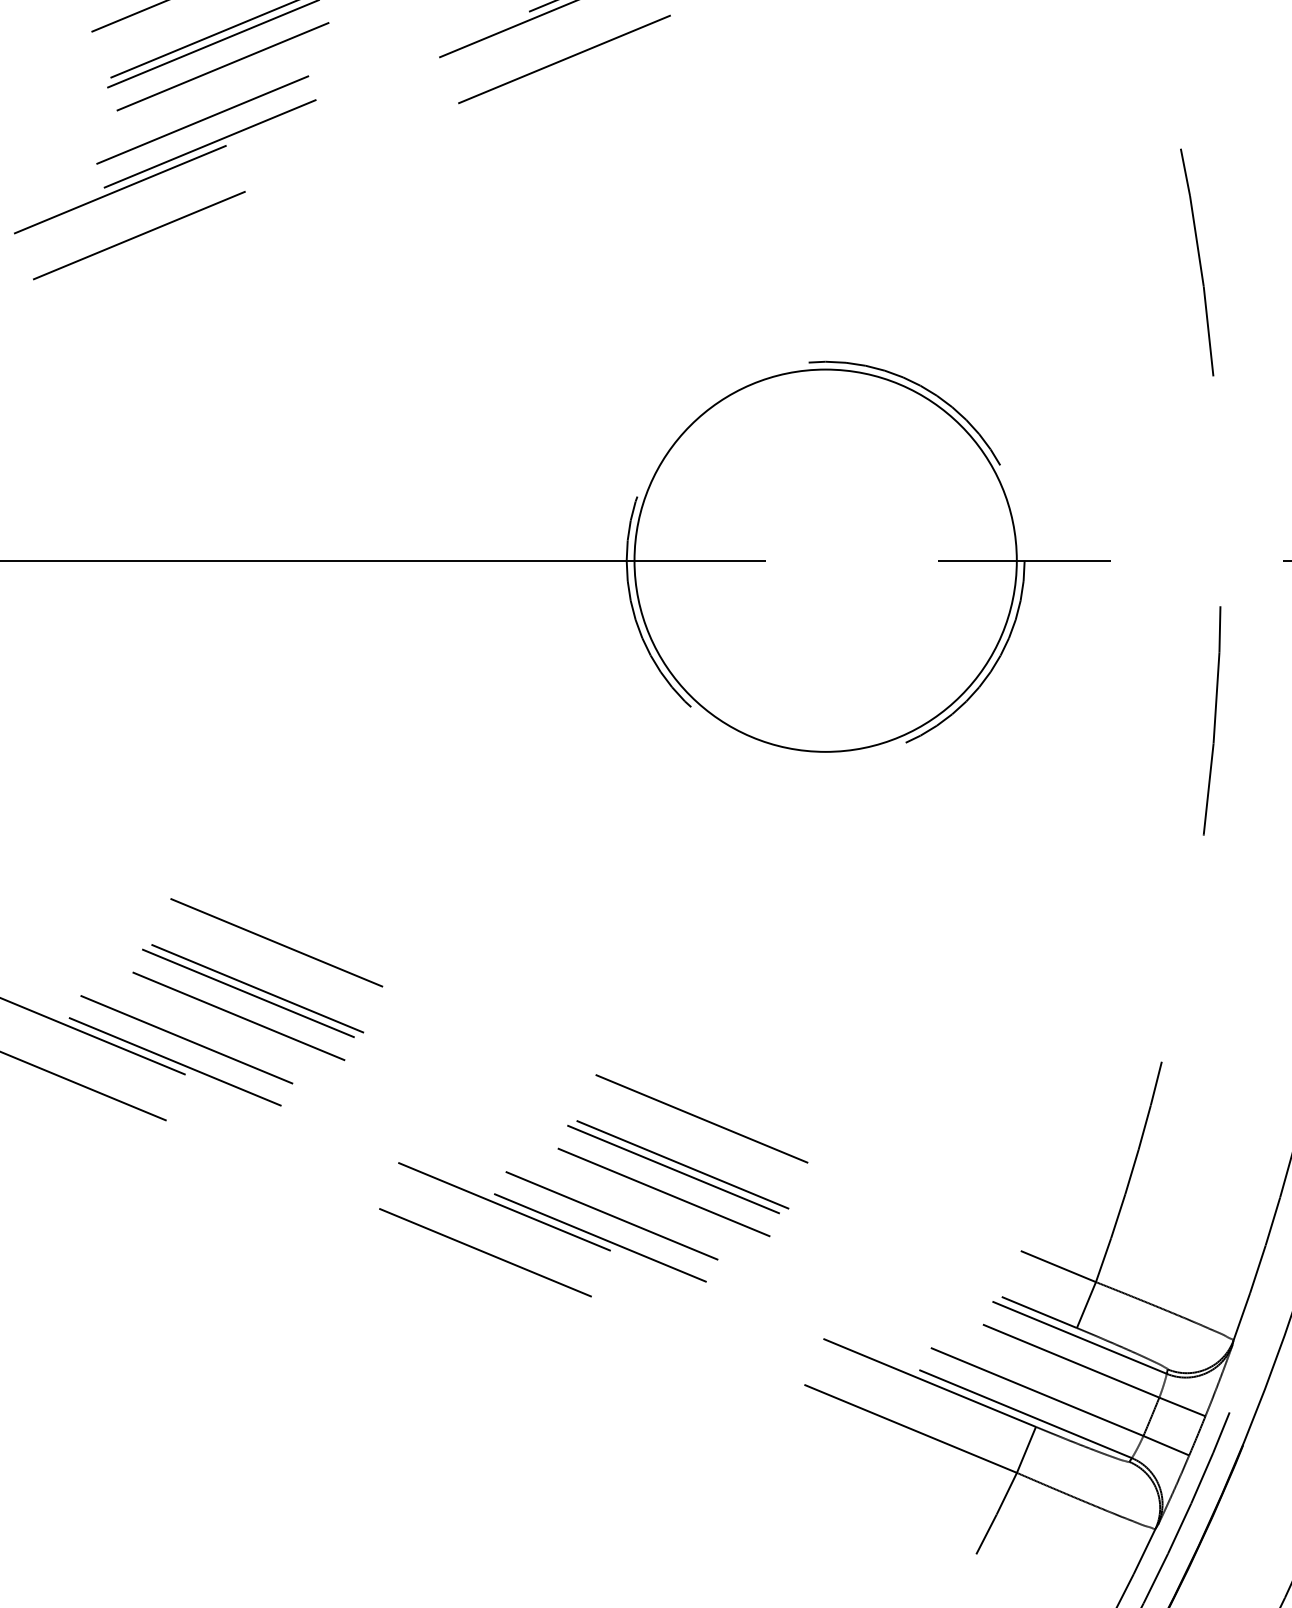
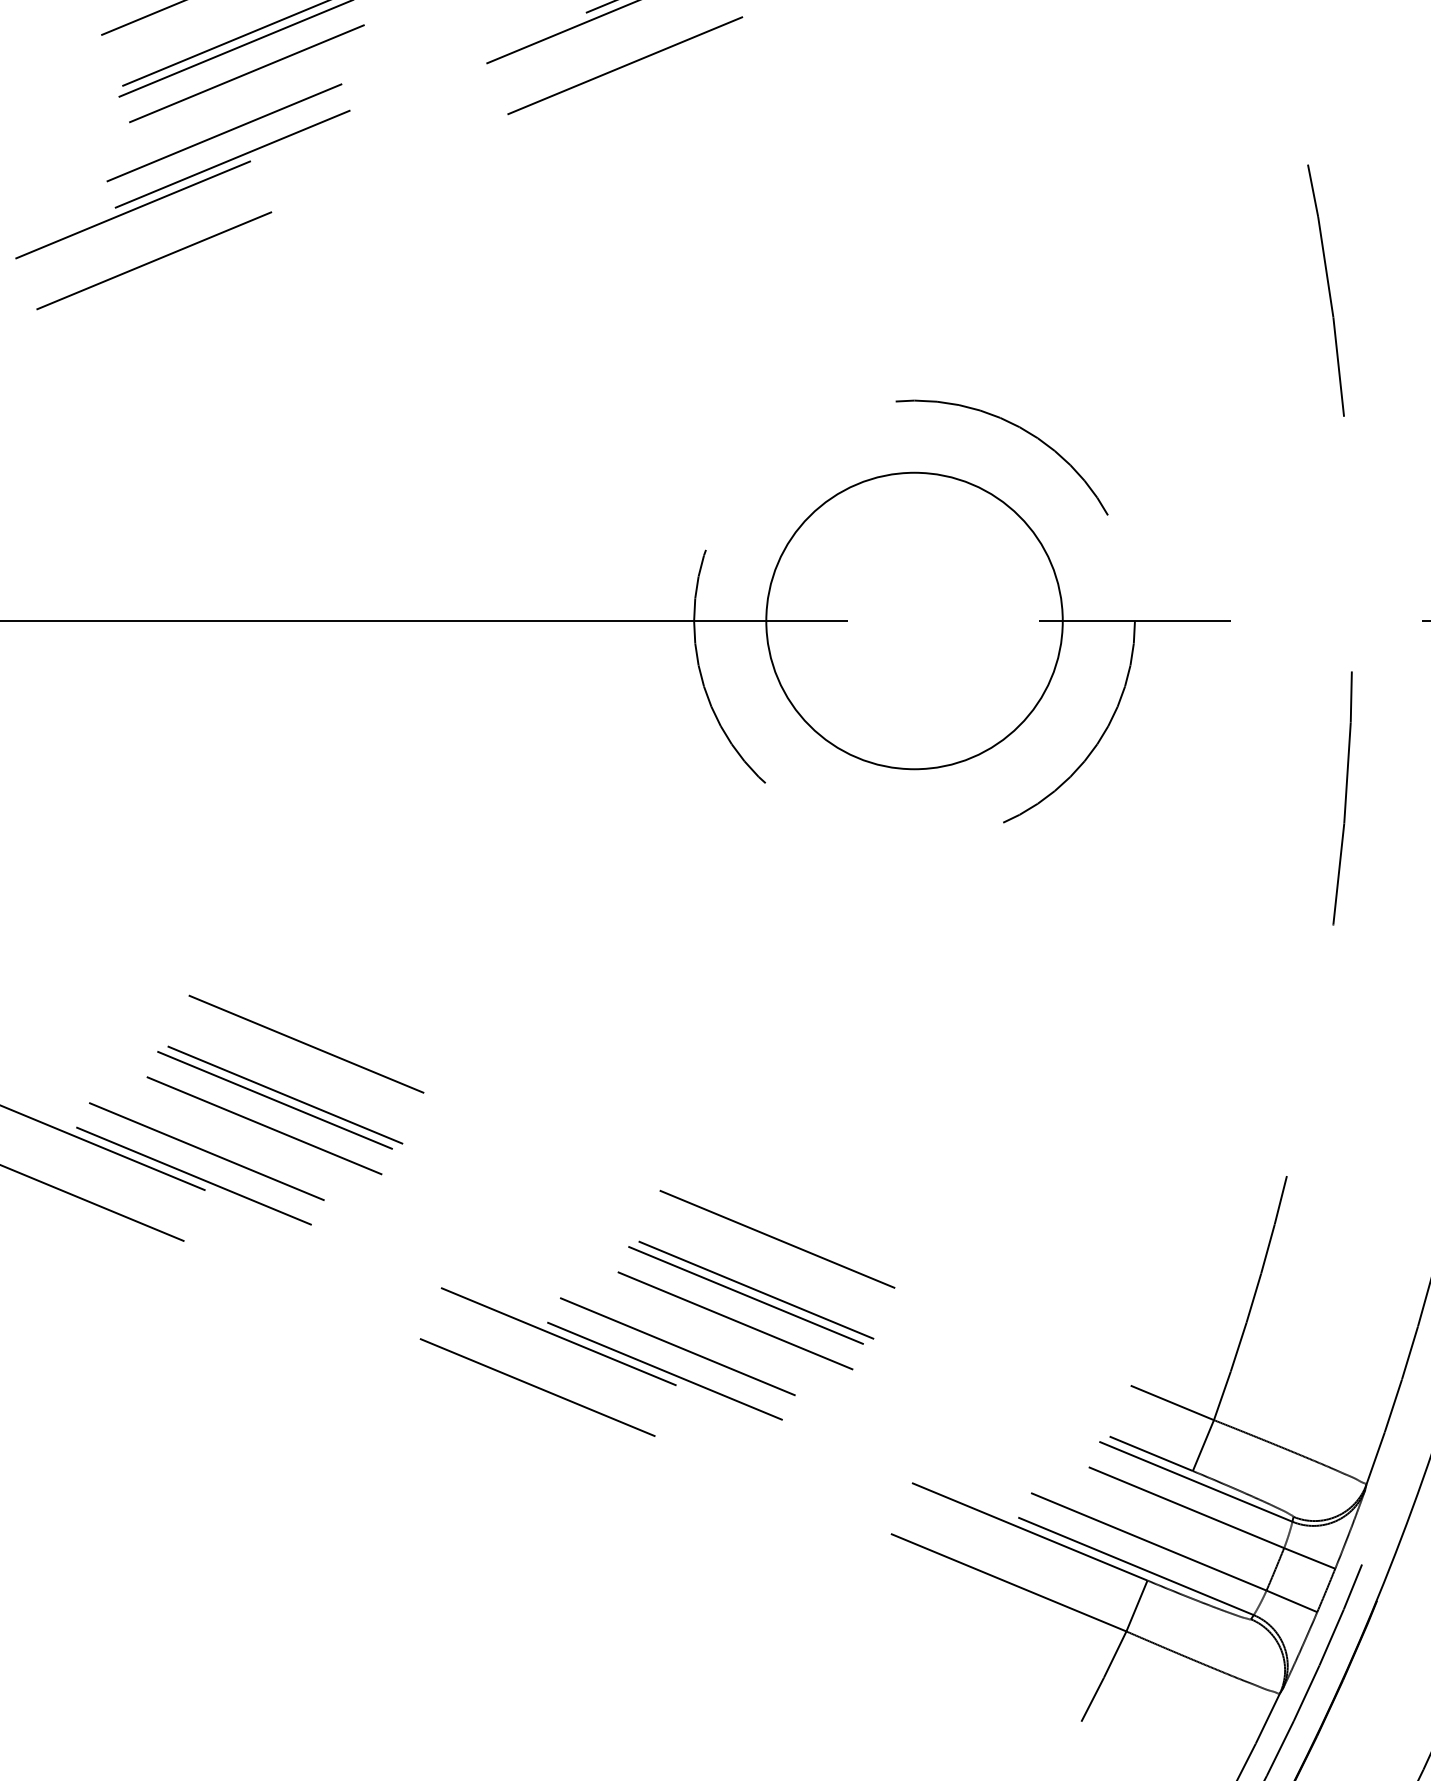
circle: (825, 560) -> (914, 620), size x0.7

